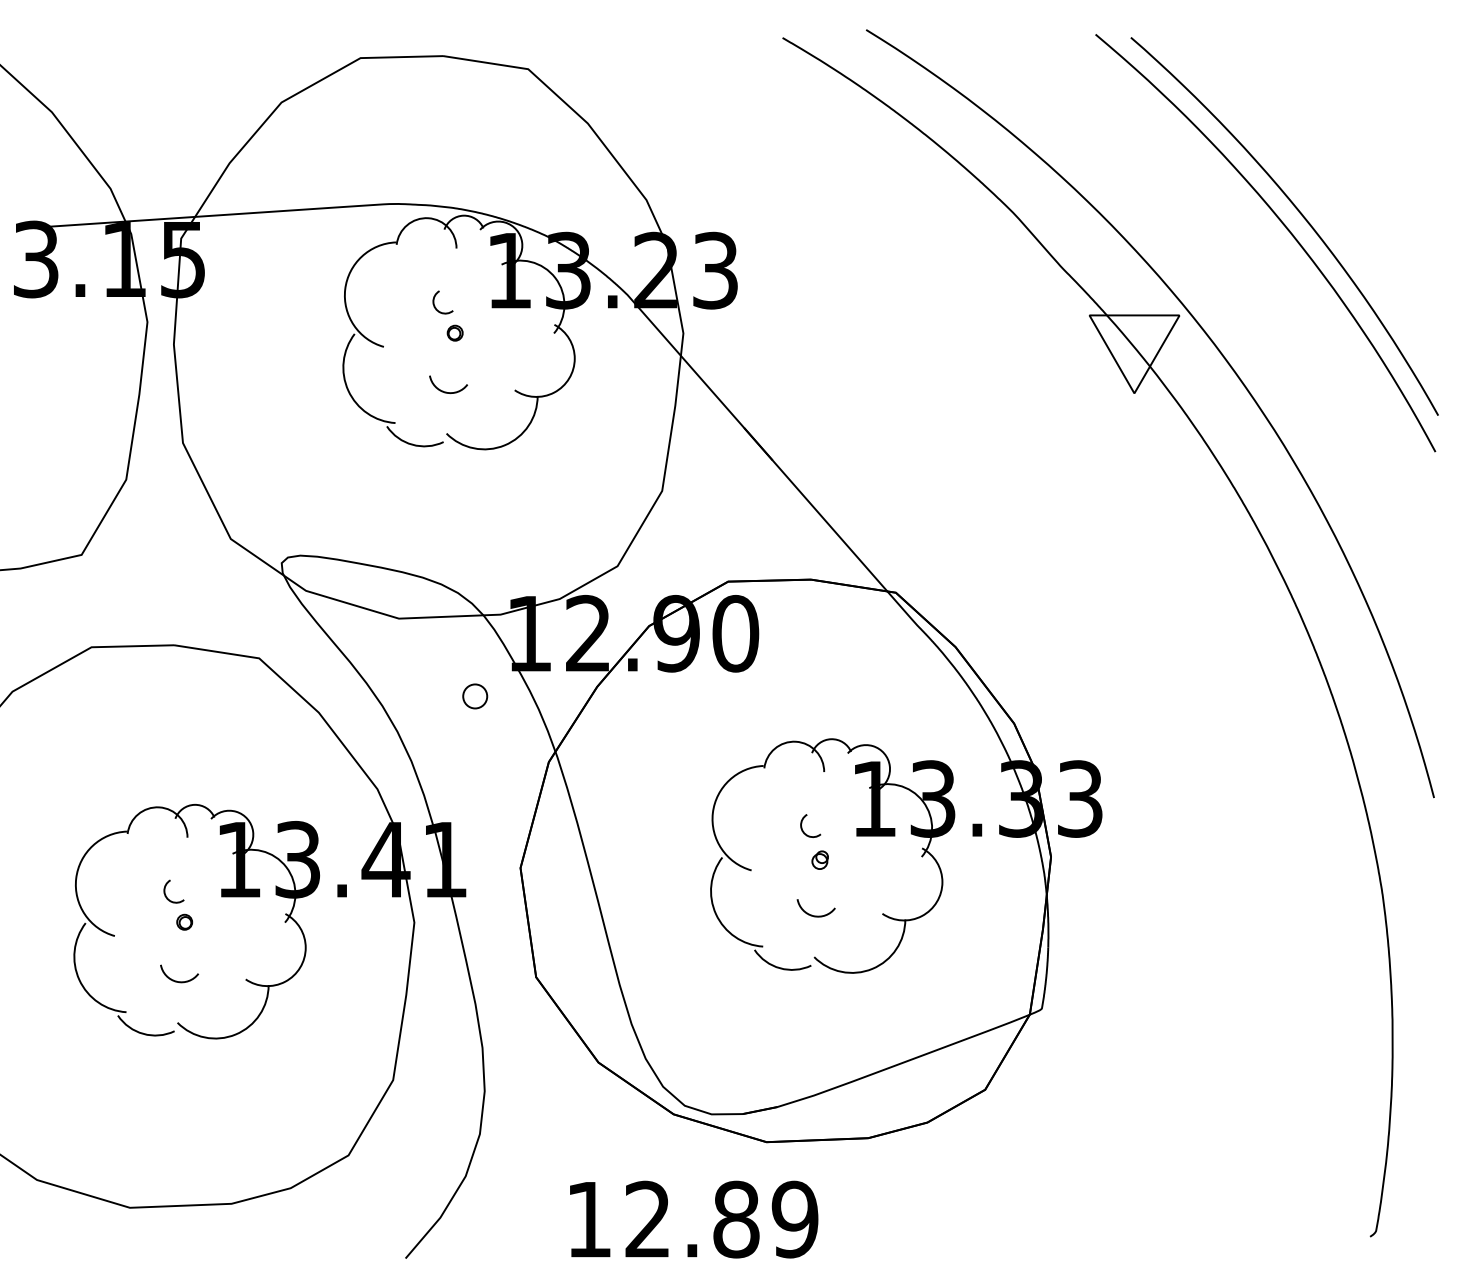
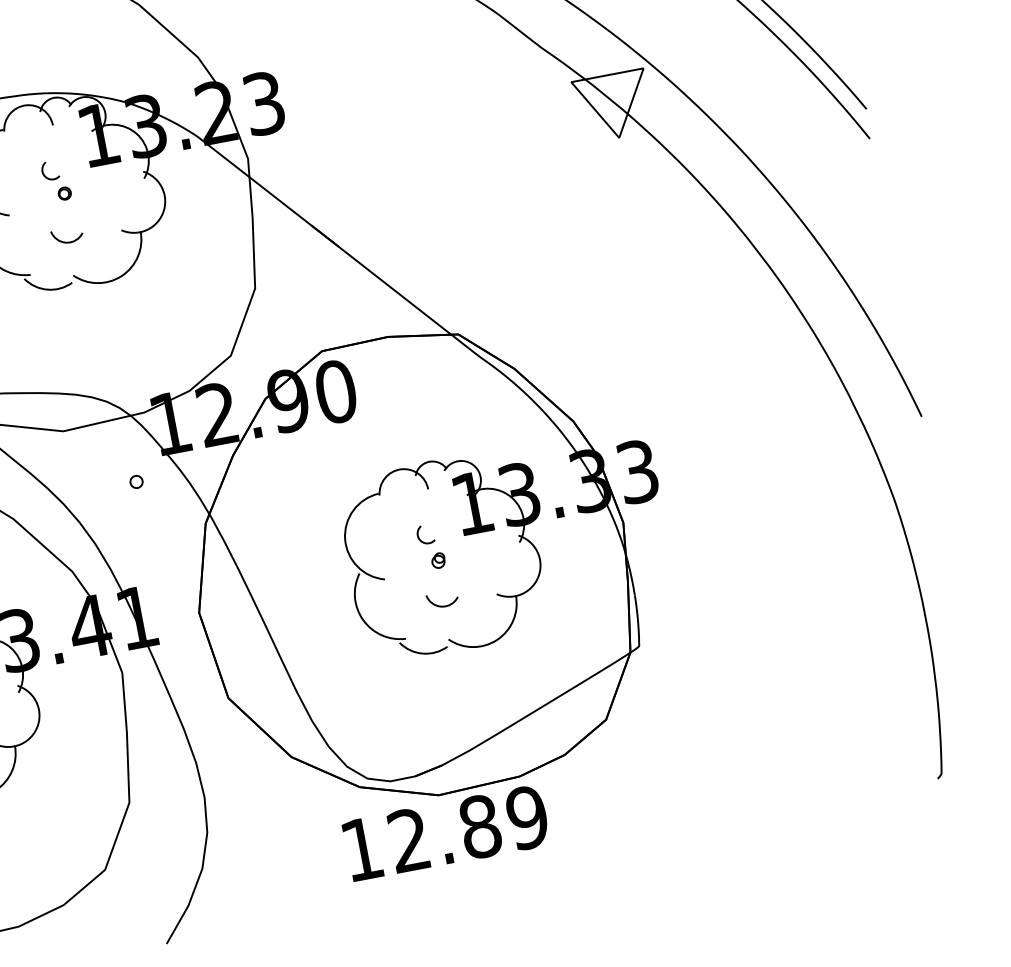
part: (475, 695) -> (136, 481), size x0.62
text: (694, 1219) -> (446, 833), moved

